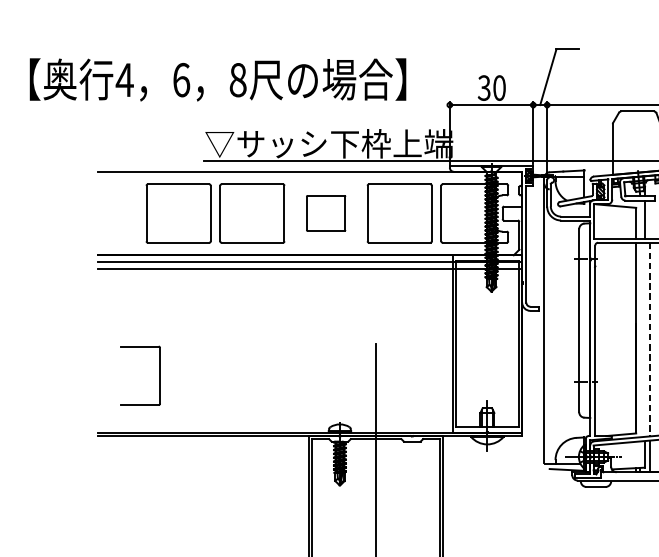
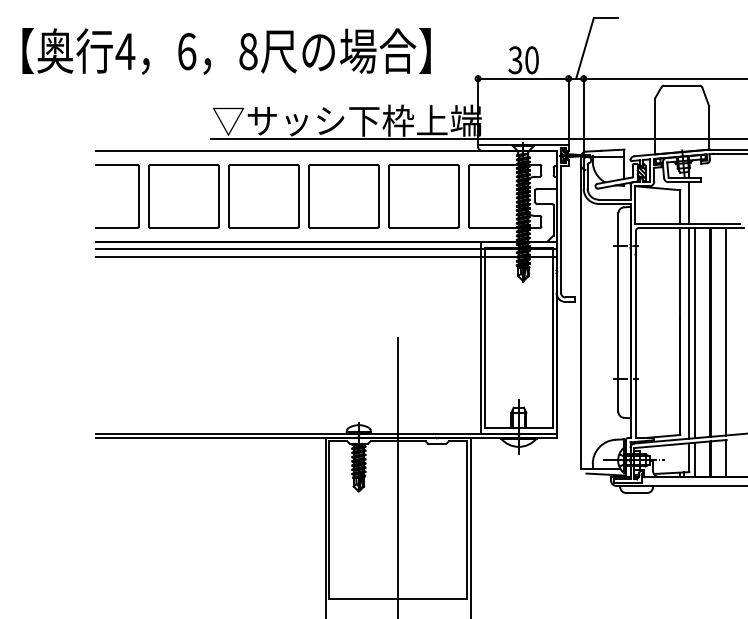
part: (325, 212) -> (343, 195), size x1.67
line: (644, 339) -> (689, 333), added
line: (650, 339) -> (695, 333), dashed -> solid
part: (159, 374) -> (138, 195), moved

